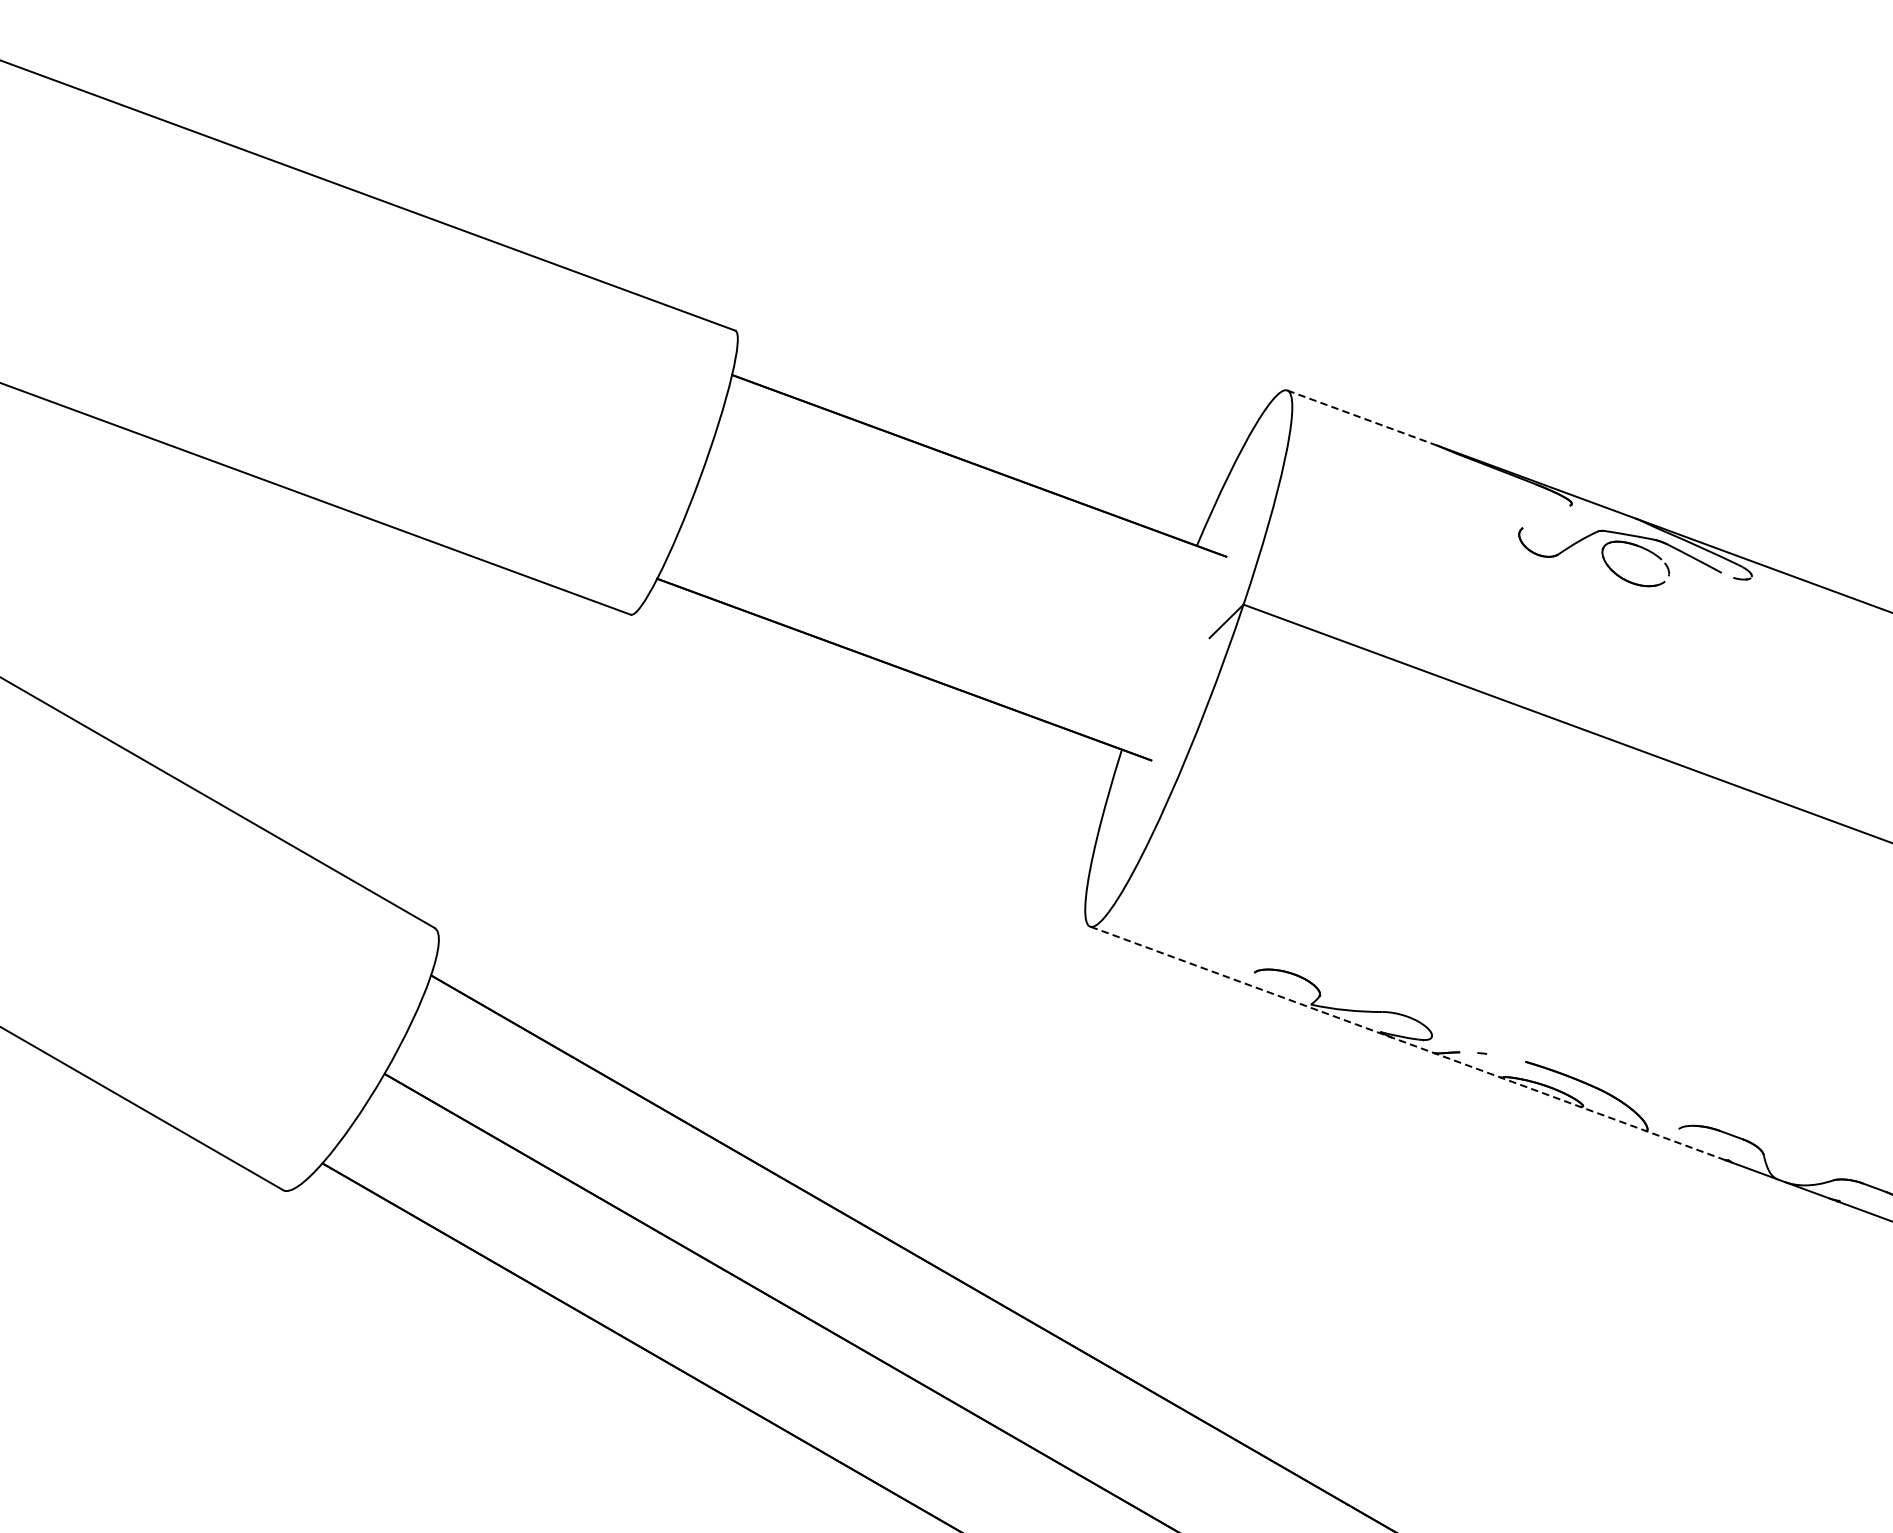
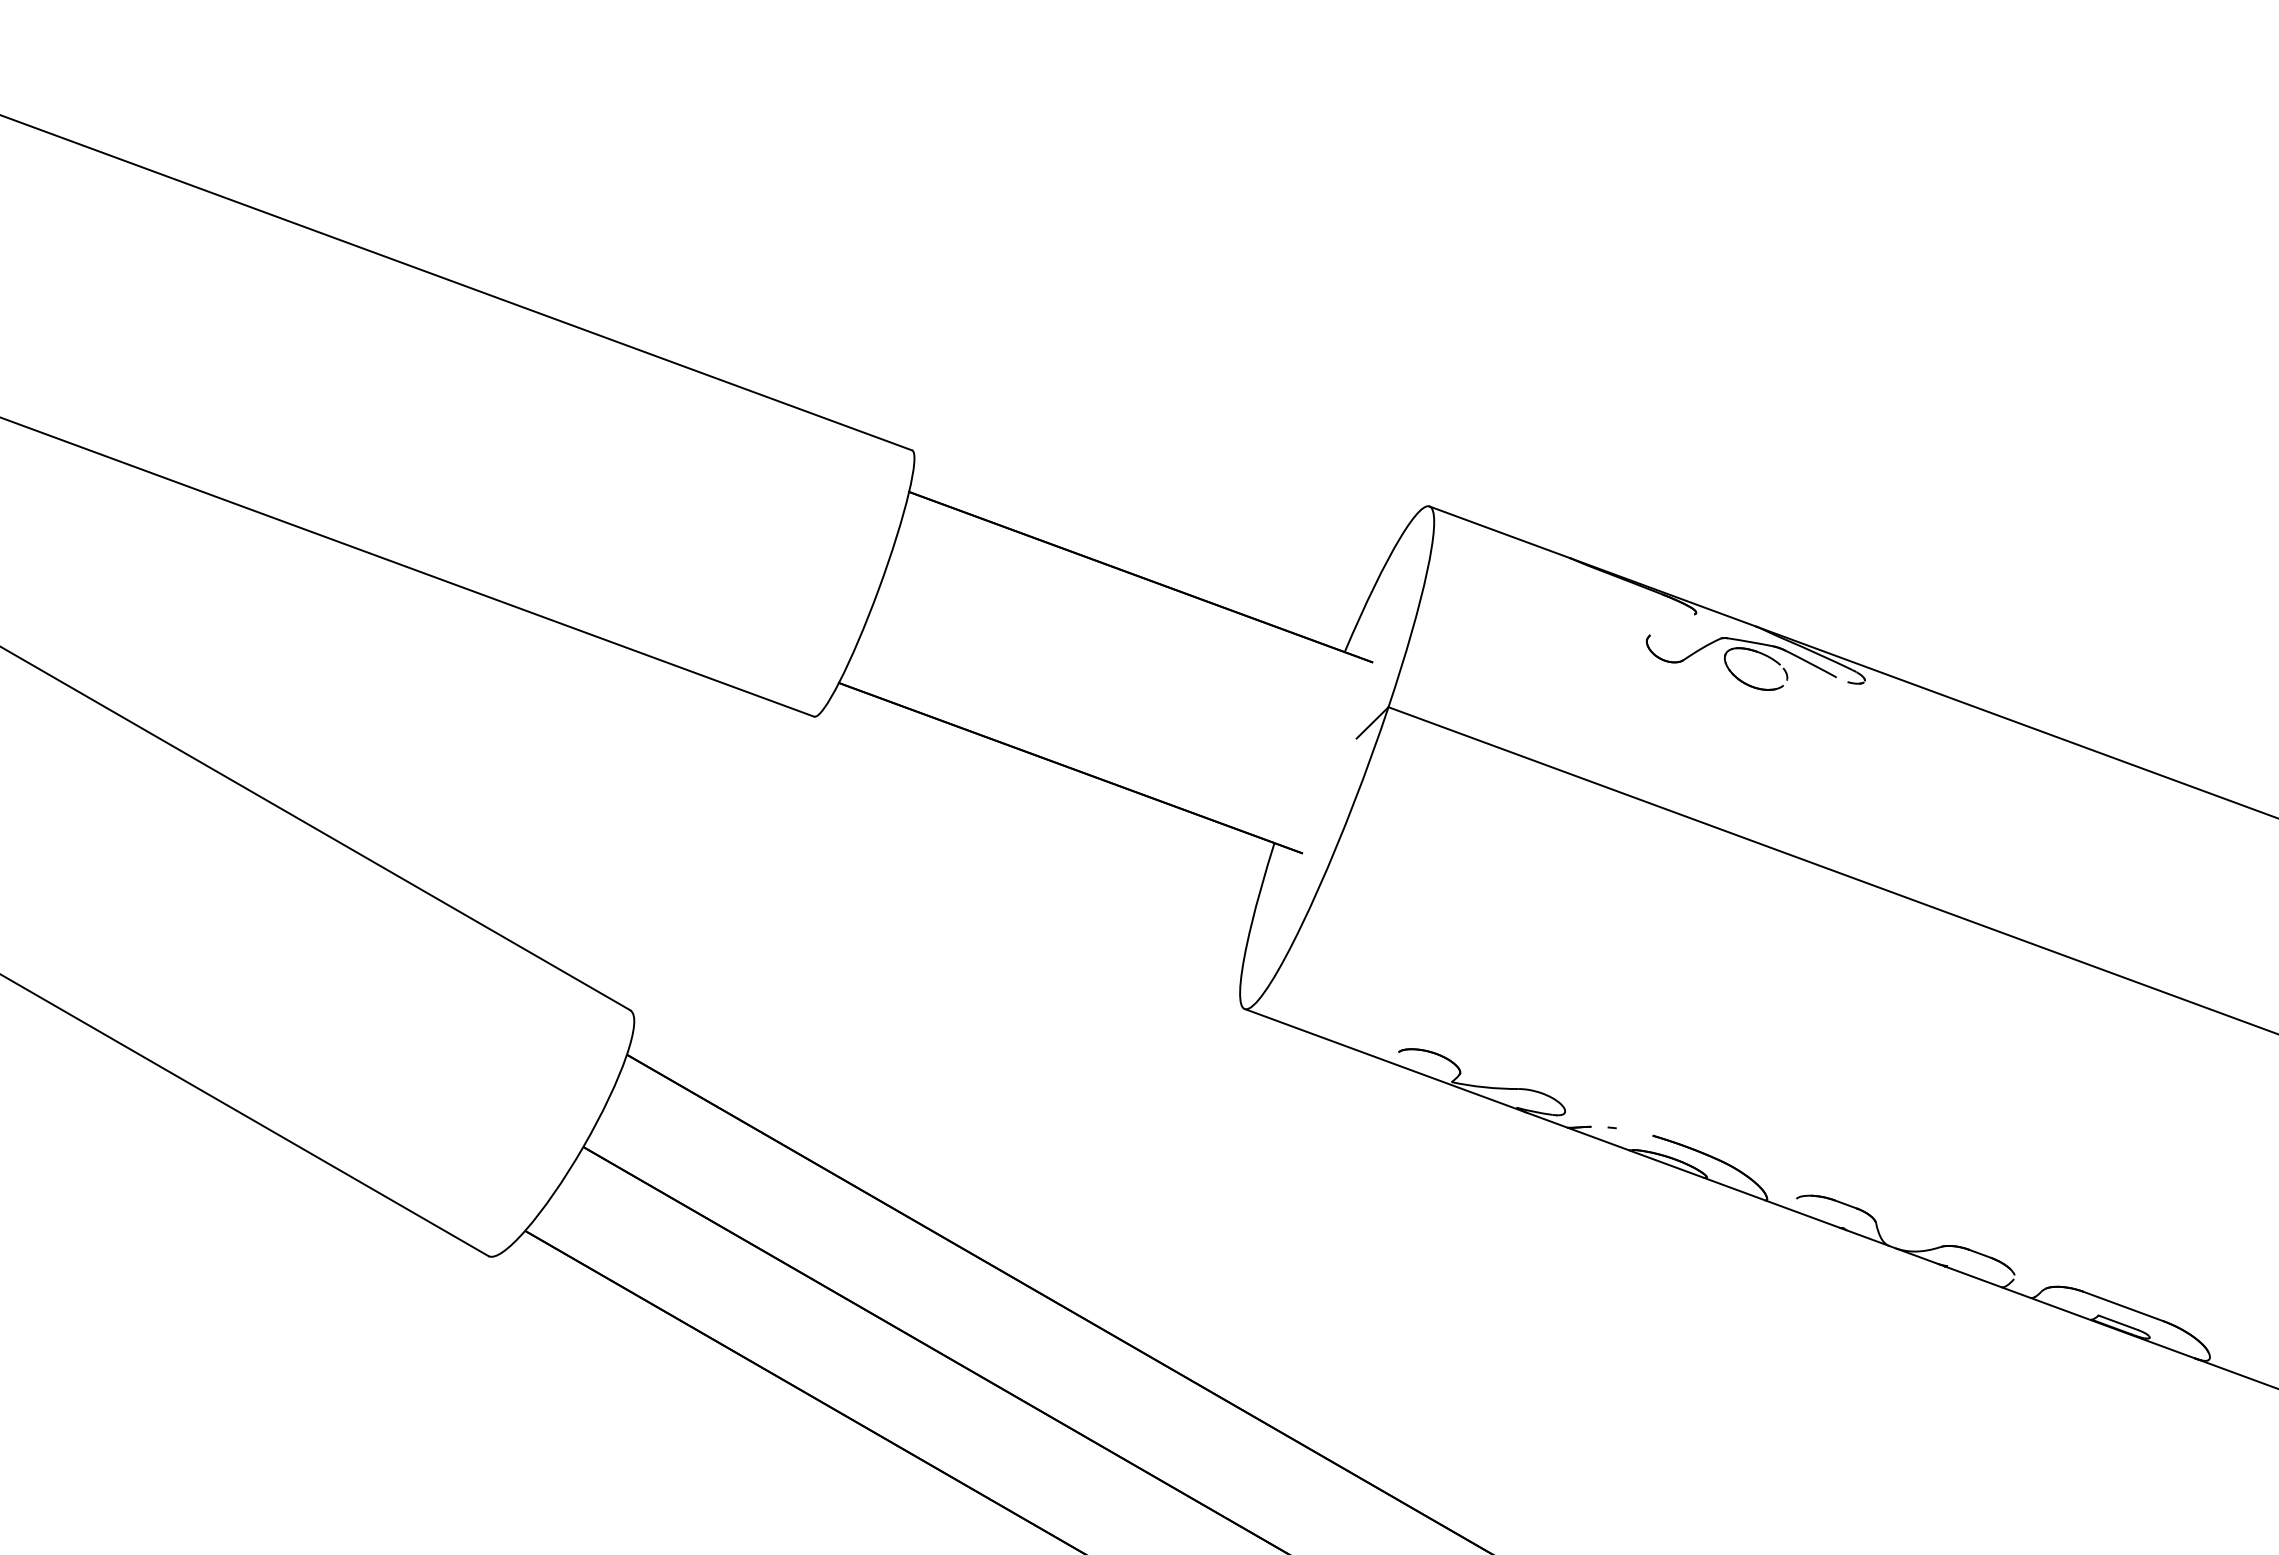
line: (1363, 418) -> (1500, 532), dashed -> solid
line: (1406, 1043) -> (1541, 1118), dashed -> solid

